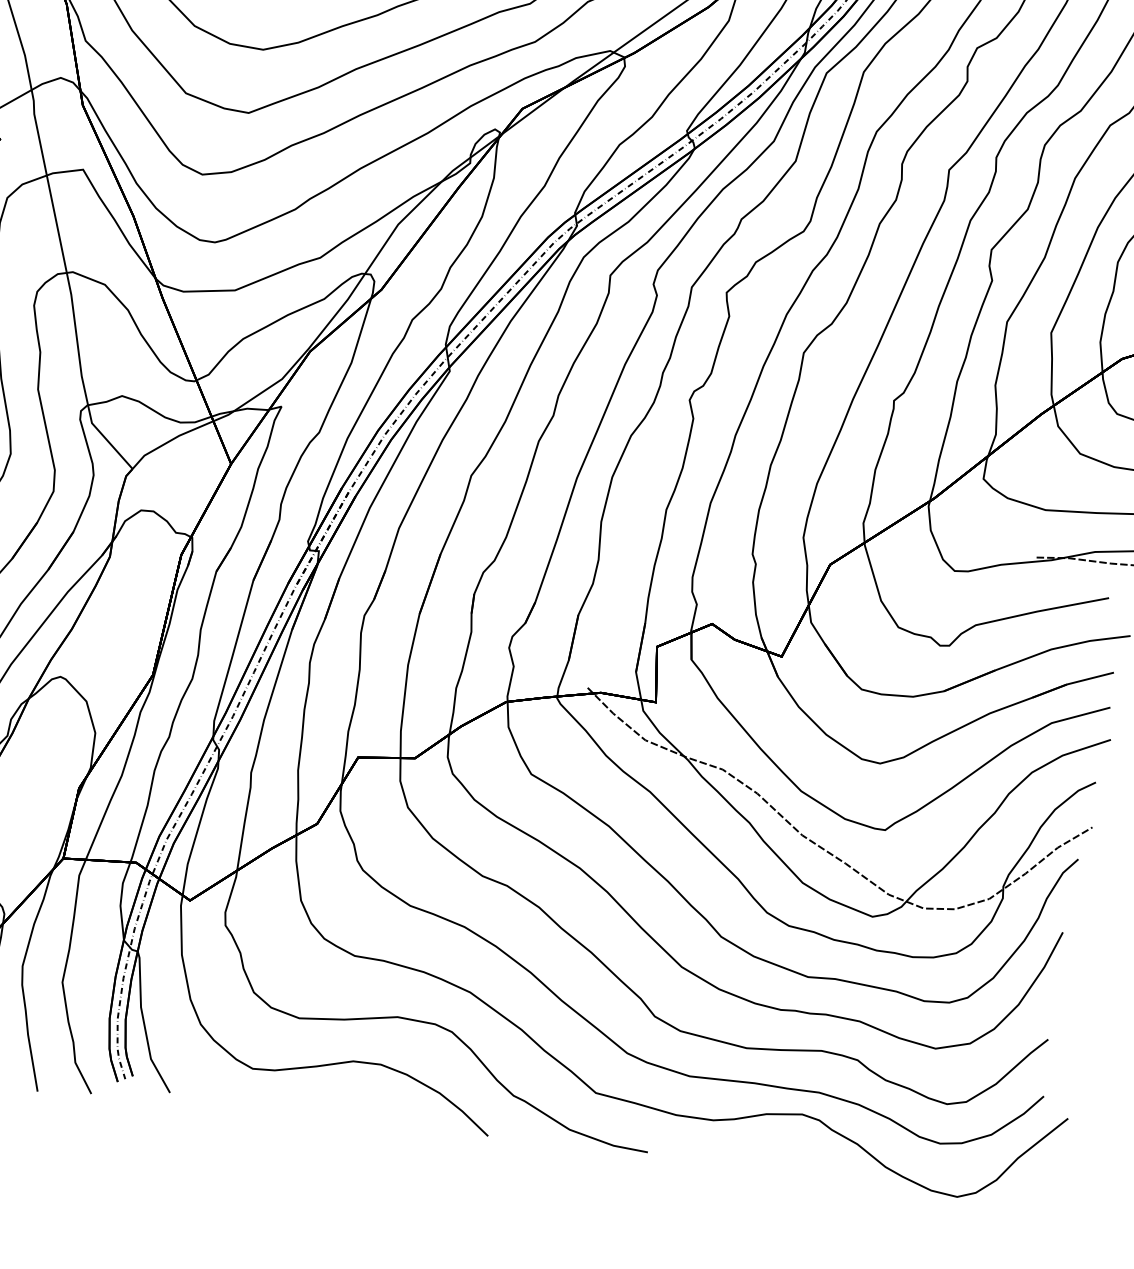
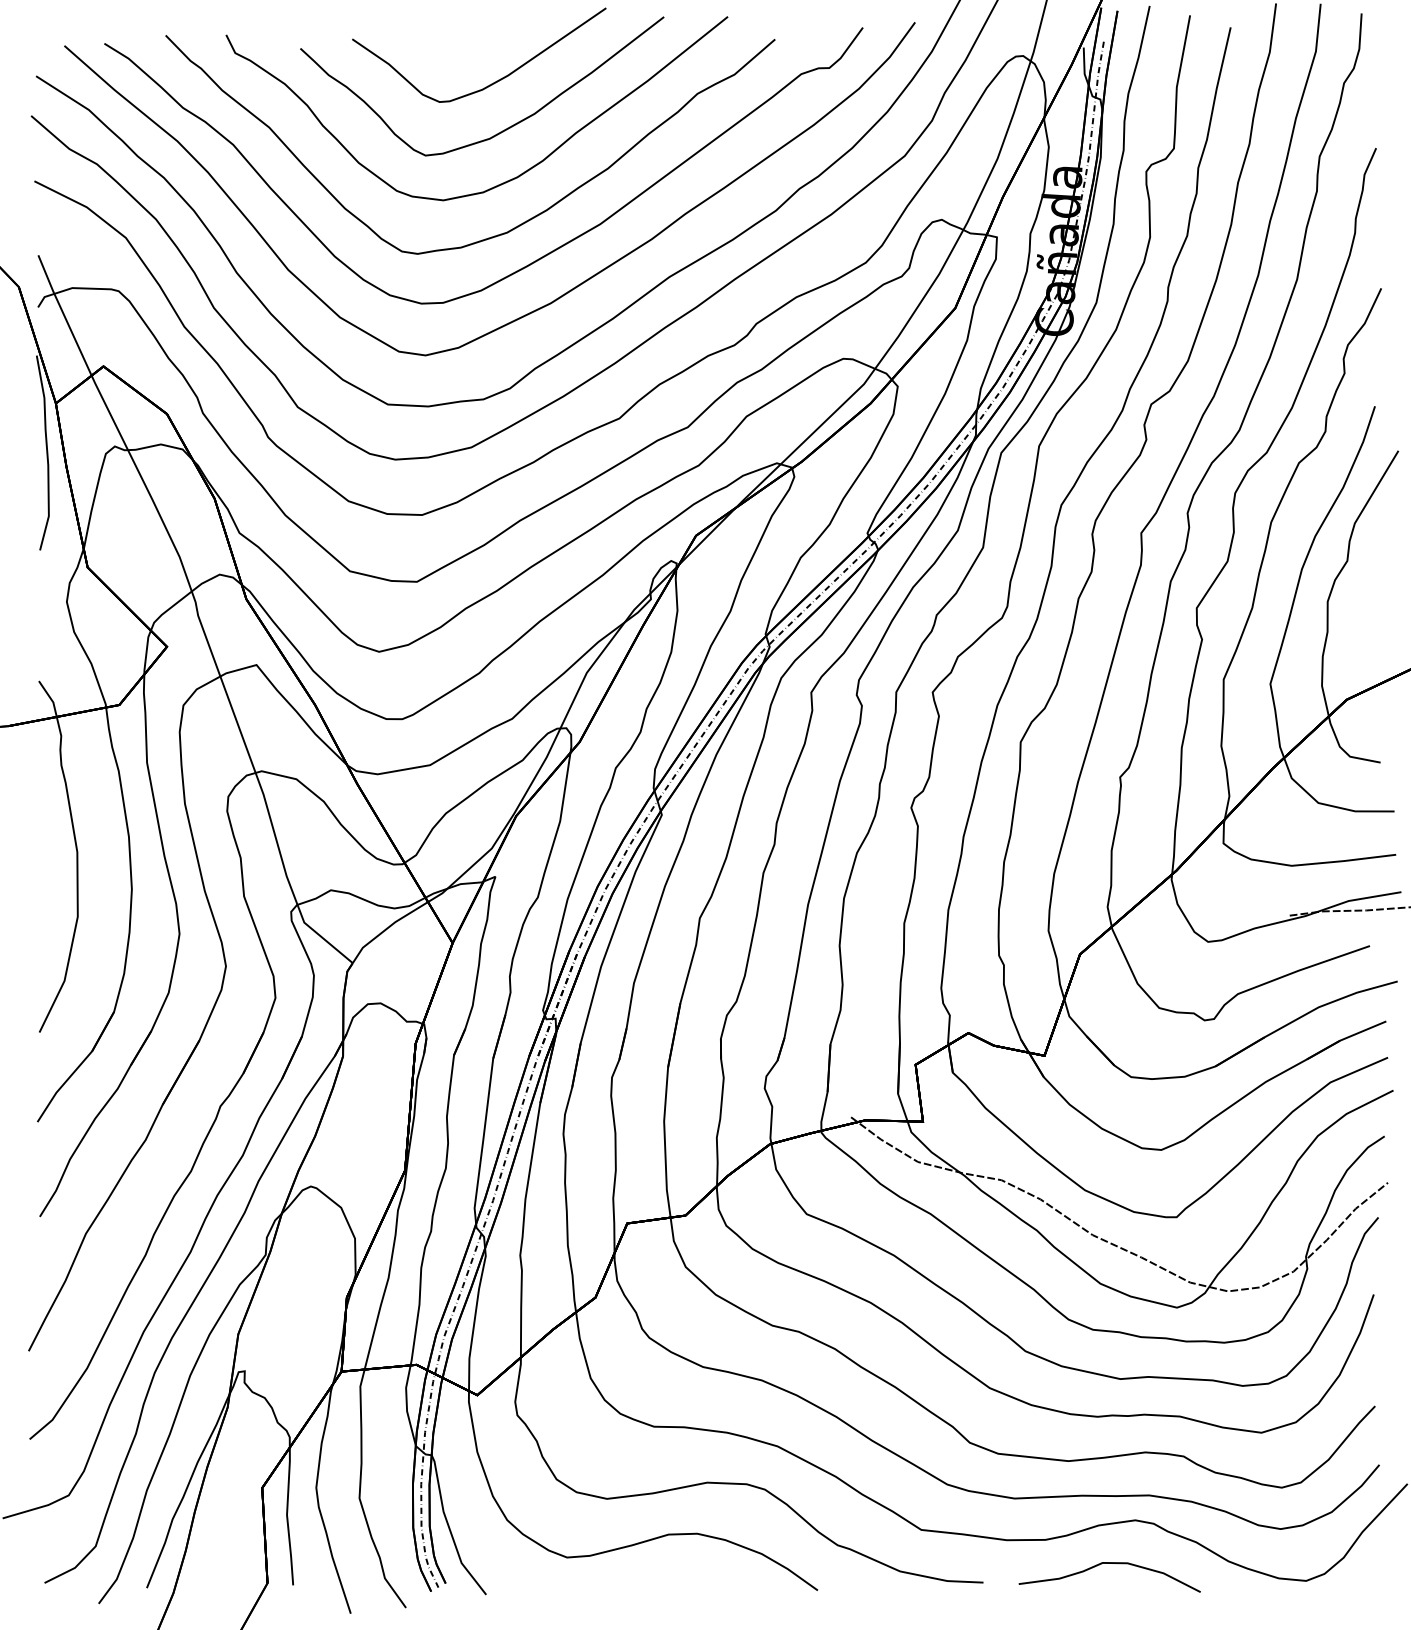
curve: (771, 1152) -> (1109, 1563), added

